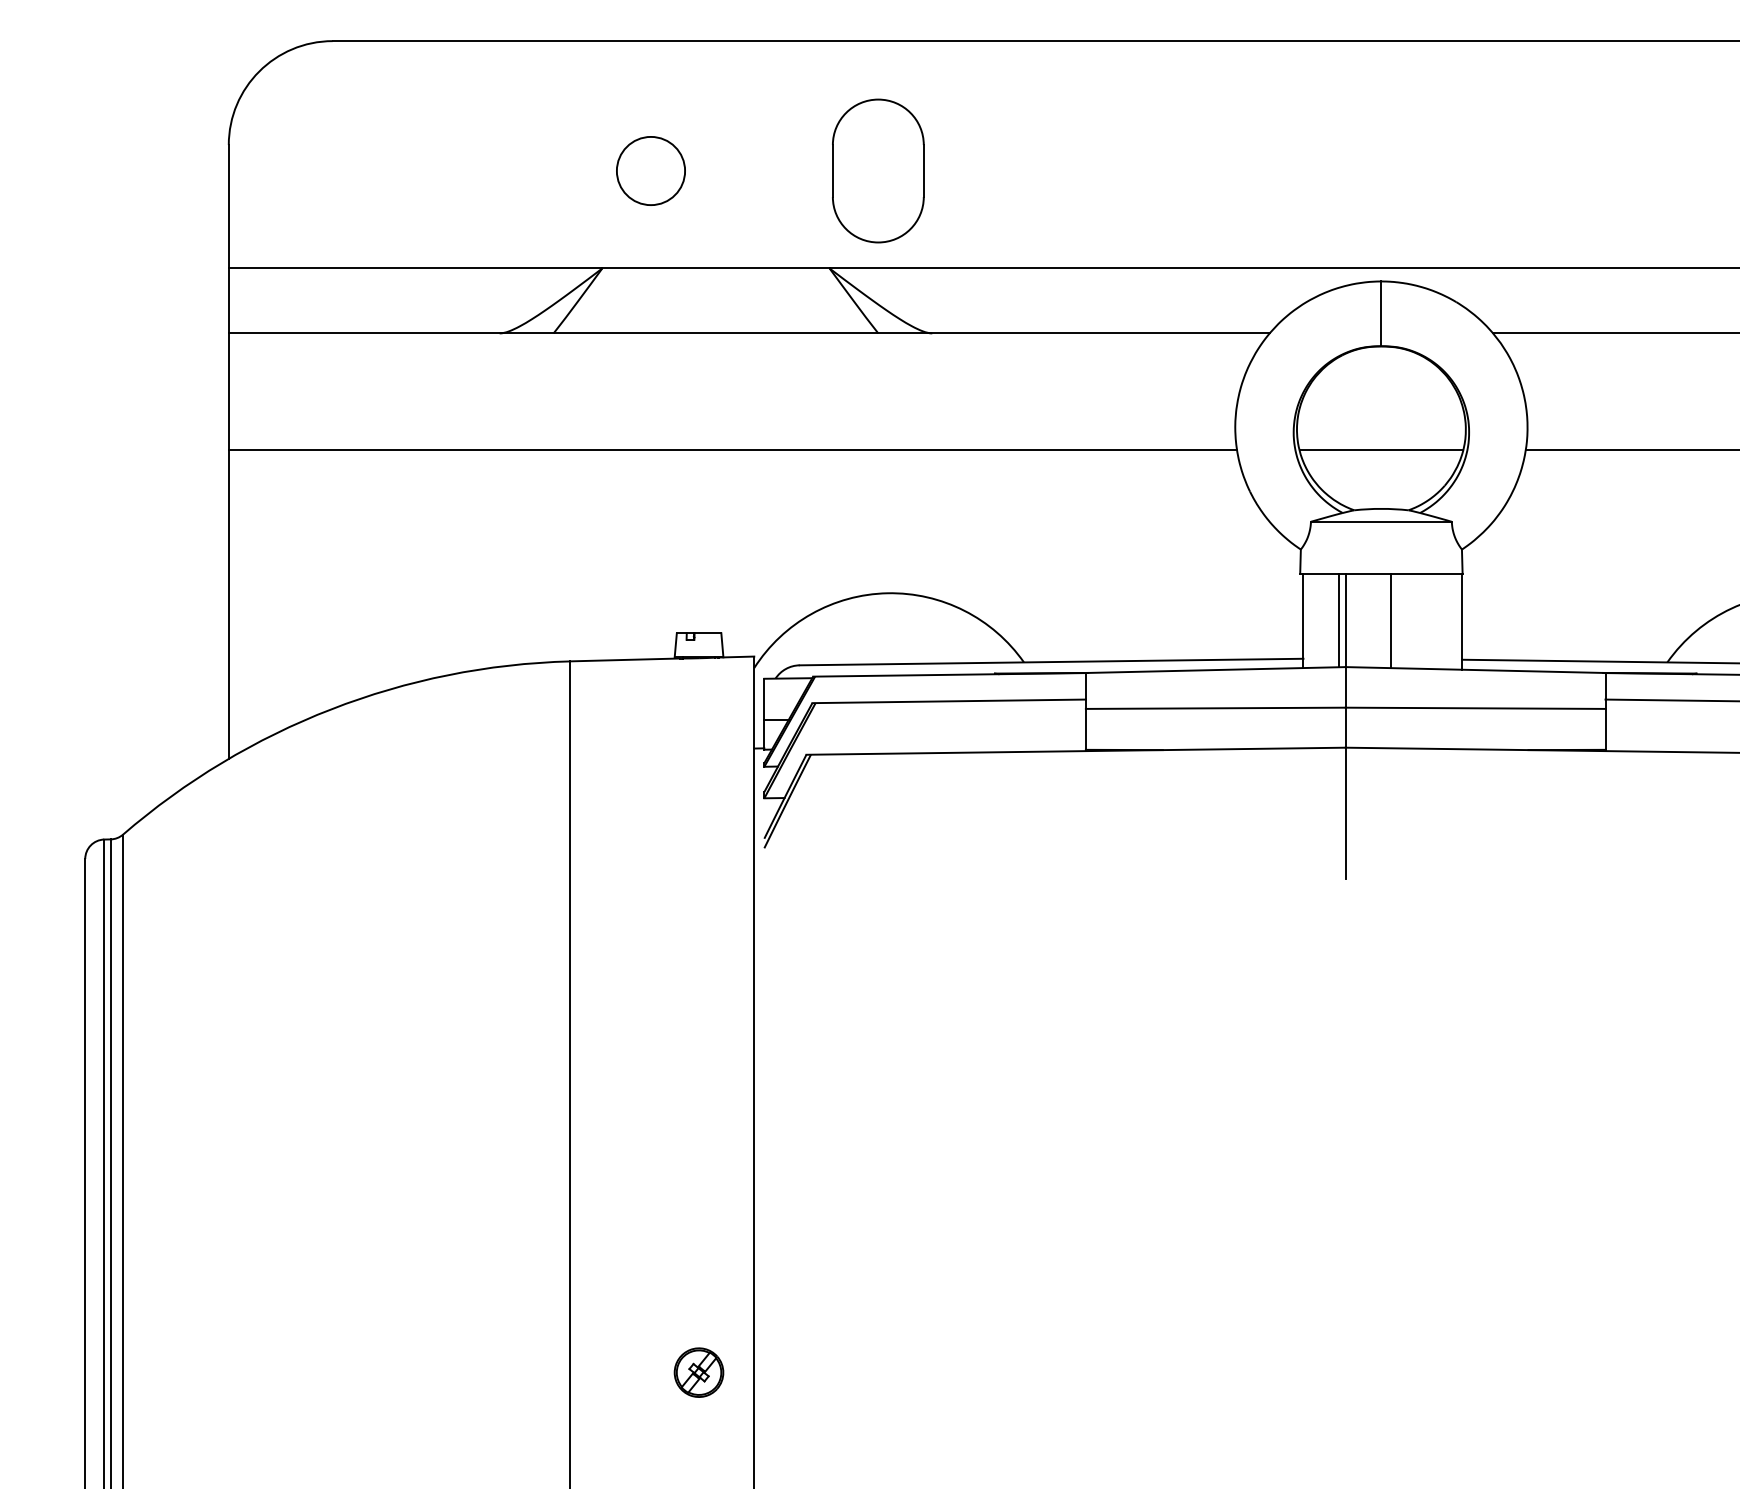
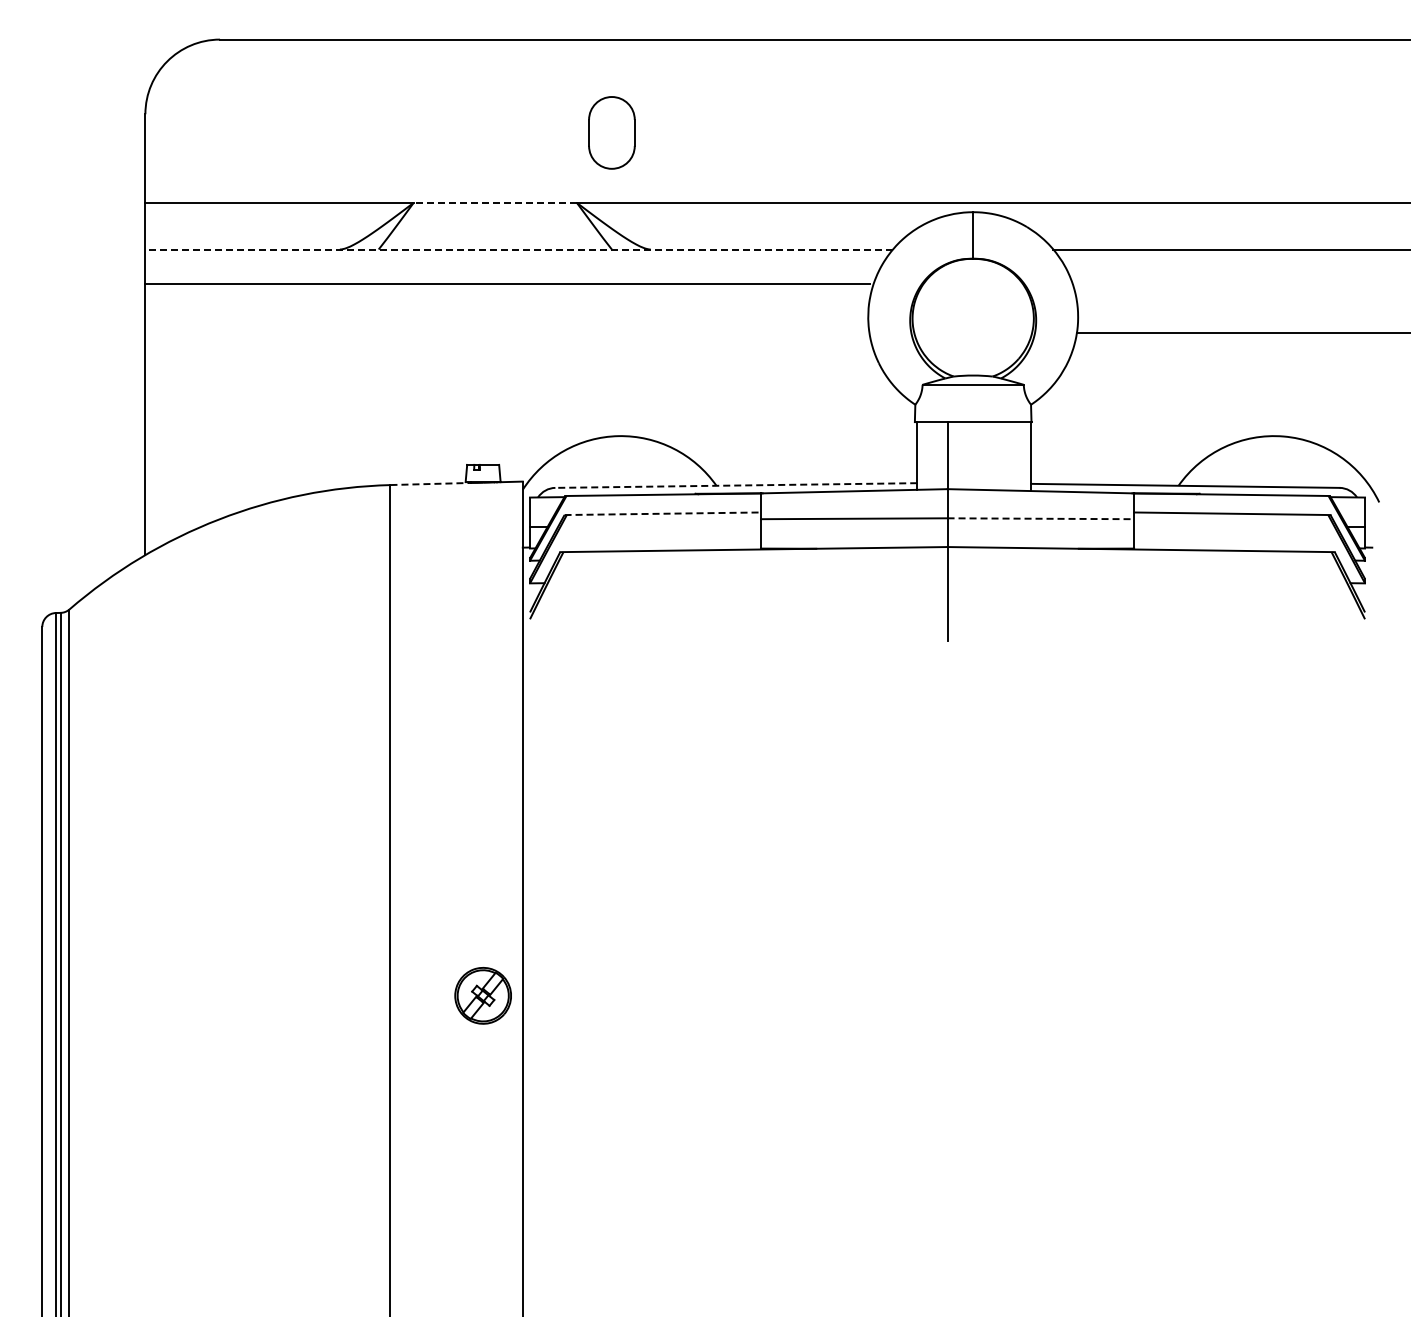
circle: (650, 170) -> (448, 132), removed
part: (877, 170) -> (611, 132), size x0.7
line: (716, 267) -> (495, 202), solid -> dashed
line: (749, 333) -> (519, 249), solid -> dashed
line: (732, 450) -> (507, 284), moved
line: (1381, 450) -> (973, 333), removed
line: (1338, 620) -> (942, 455), removed
line: (1391, 620) -> (980, 455), removed
line: (625, 660) -> (430, 484), solid -> dashed
line: (1051, 662) -> (736, 485), solid -> dashed
line: (950, 700) -> (663, 513), solid -> dashed
line: (1476, 707) -> (1041, 518), solid -> dashed
part: (698, 1372) -> (482, 995), size x1.6

